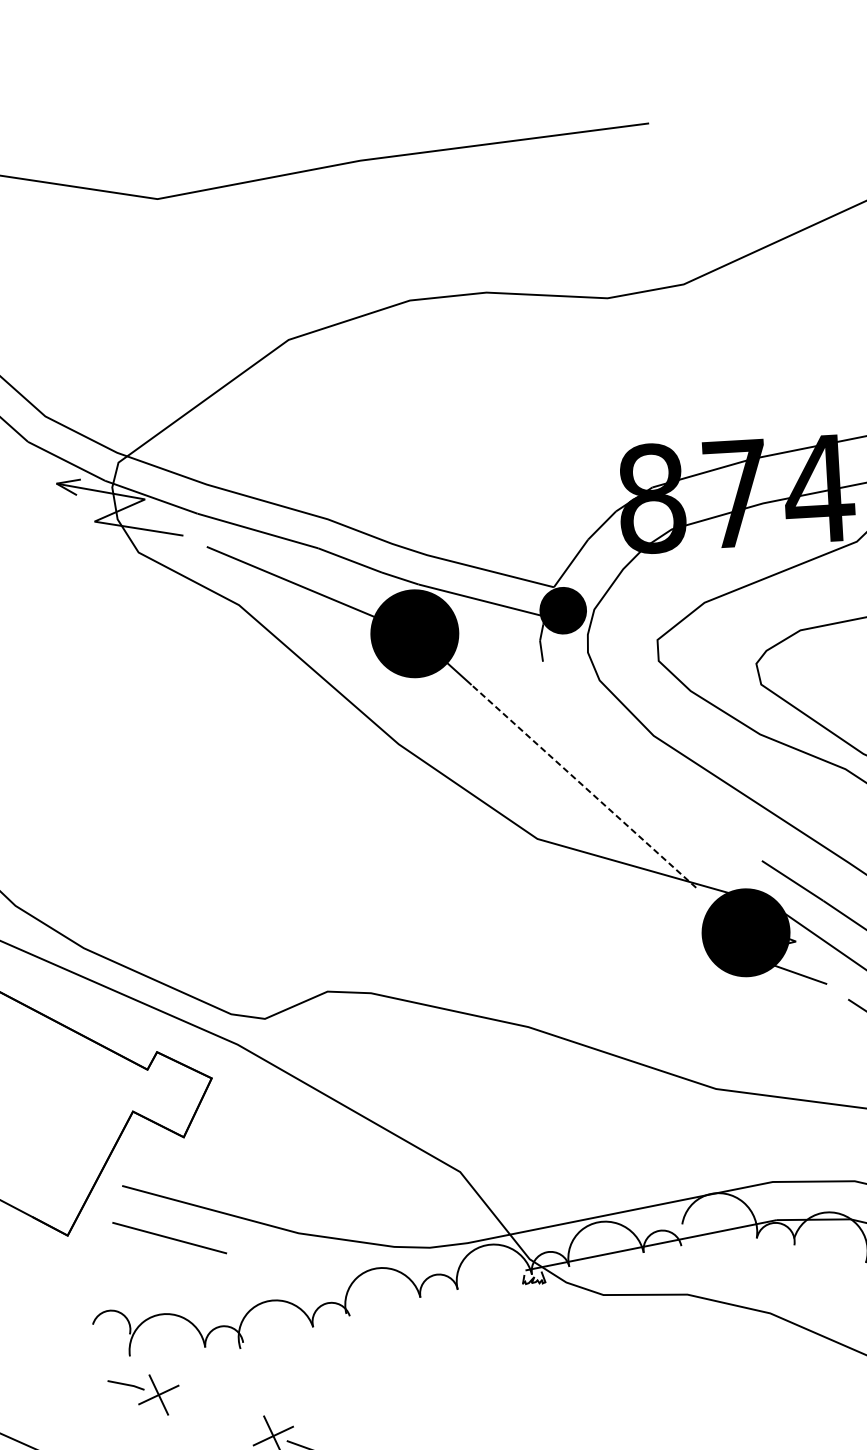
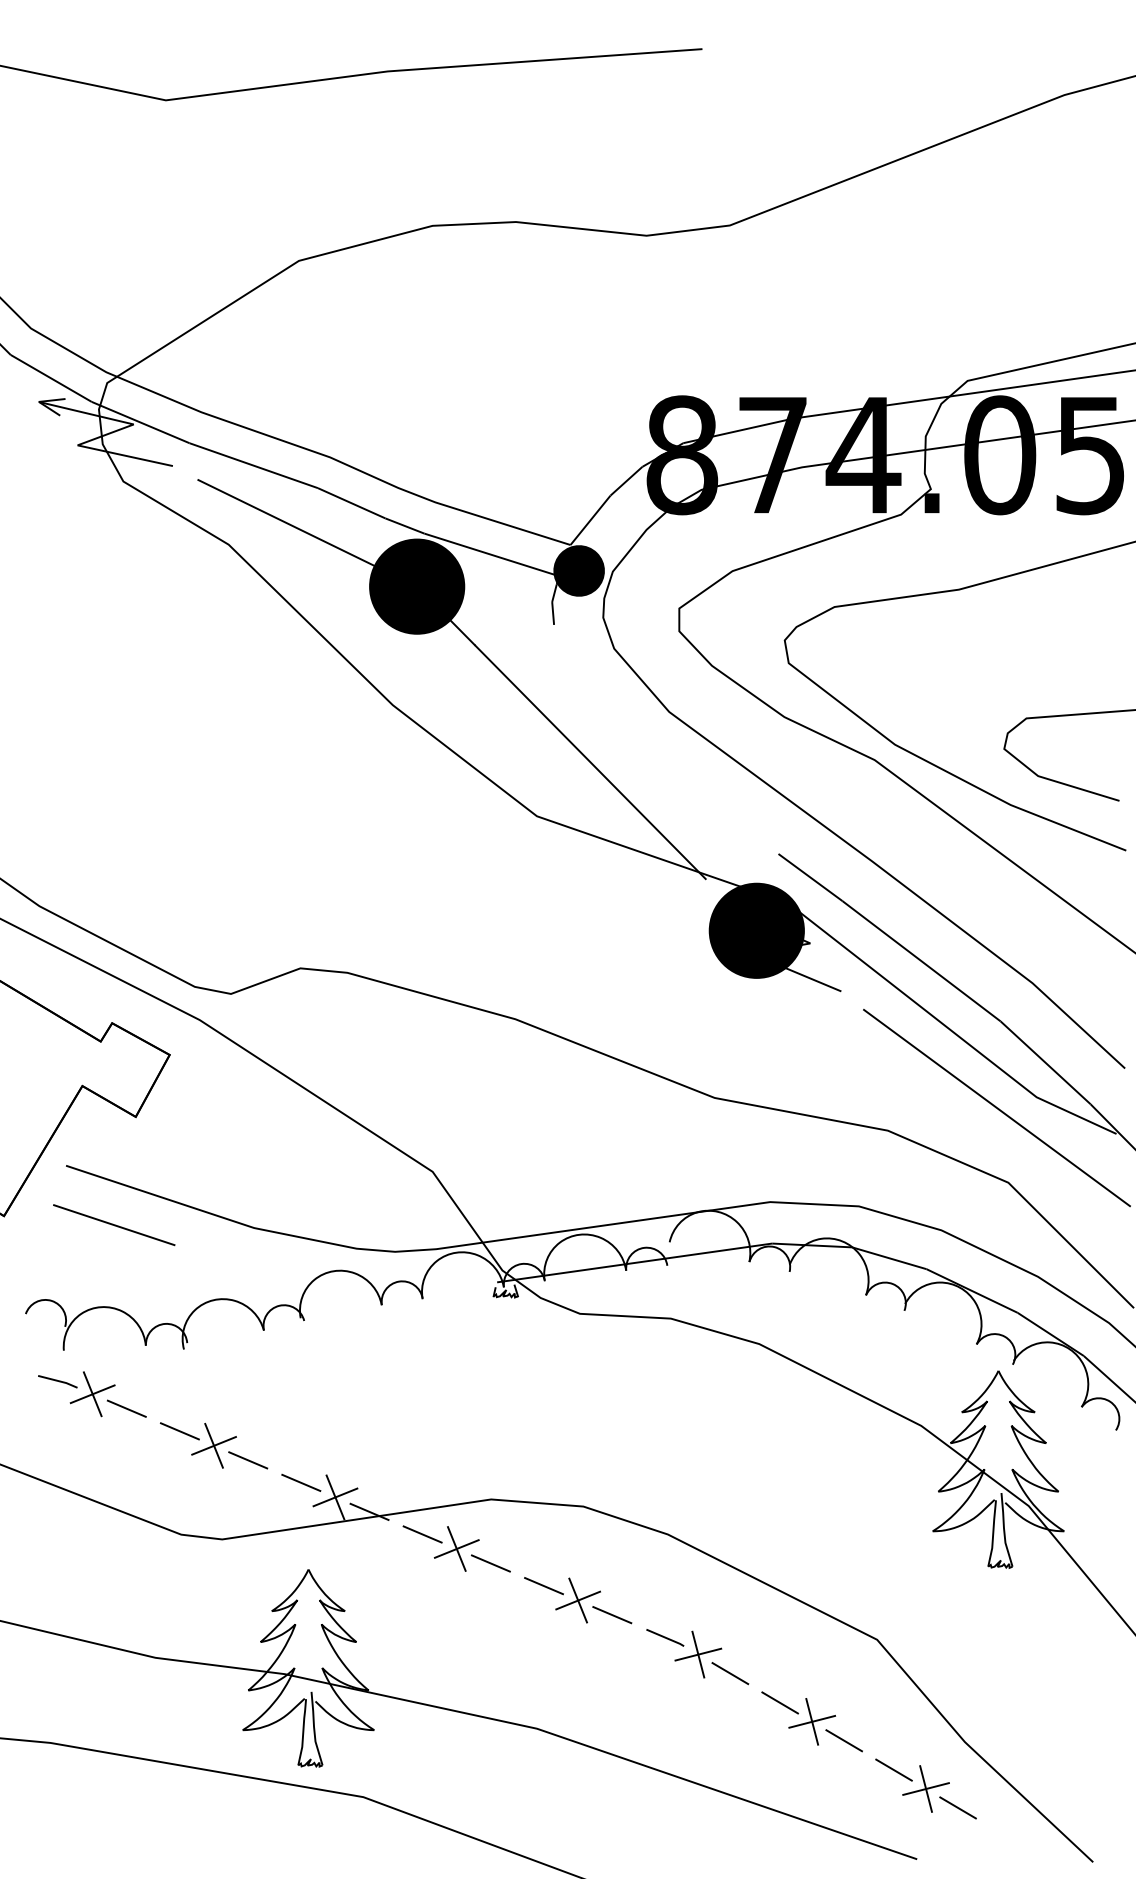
line: (583, 786) -> (590, 762), dashed -> solid
line: (190, 1406) -> (126, 1408), added
line: (240, 1424) -> (179, 1431), added

